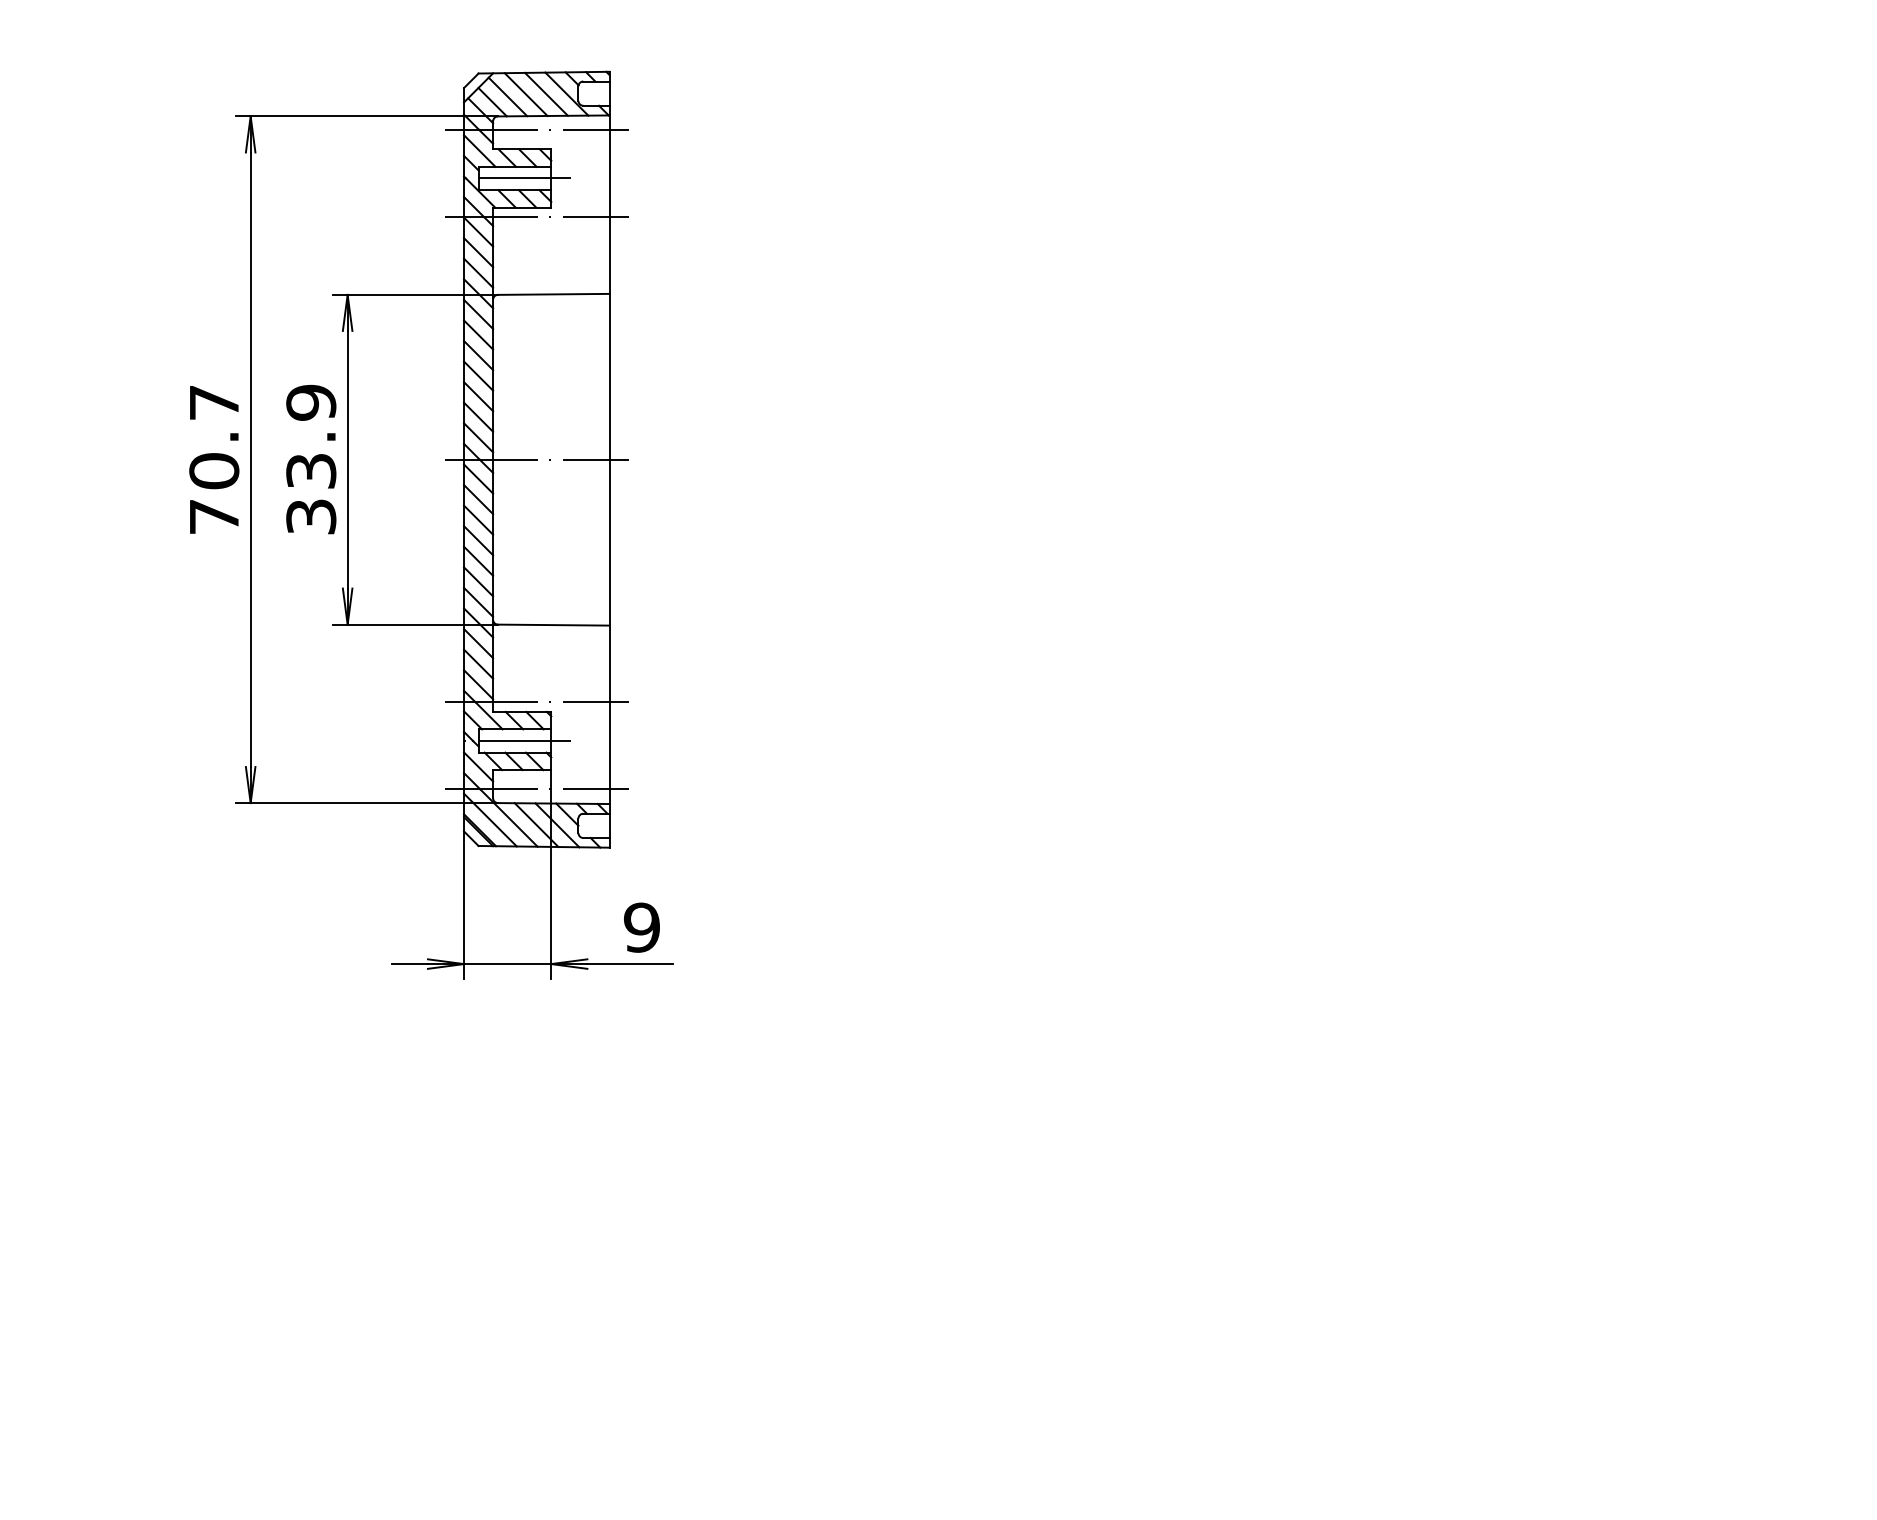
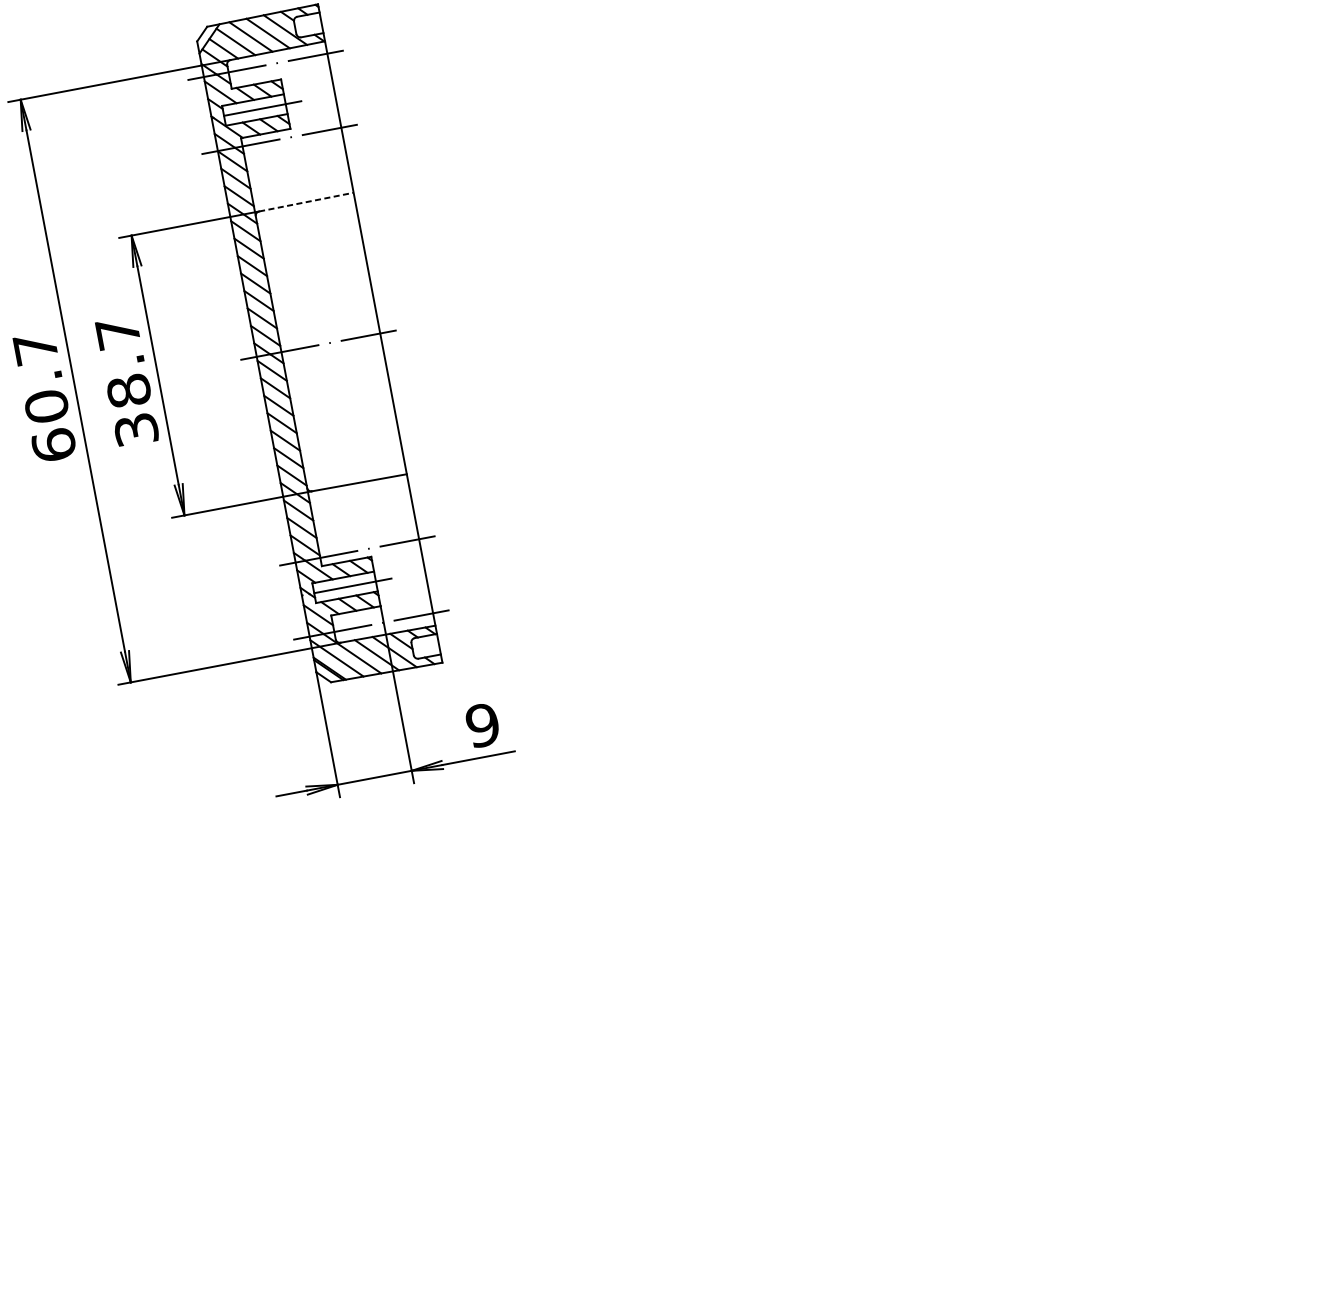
line: (553, 294) -> (306, 202), solid -> dashed
text: (311, 436) -> (123, 361), 33.9 -> 38.7
text: (214, 516) -> (54, 445), 70.7 -> 60.7

